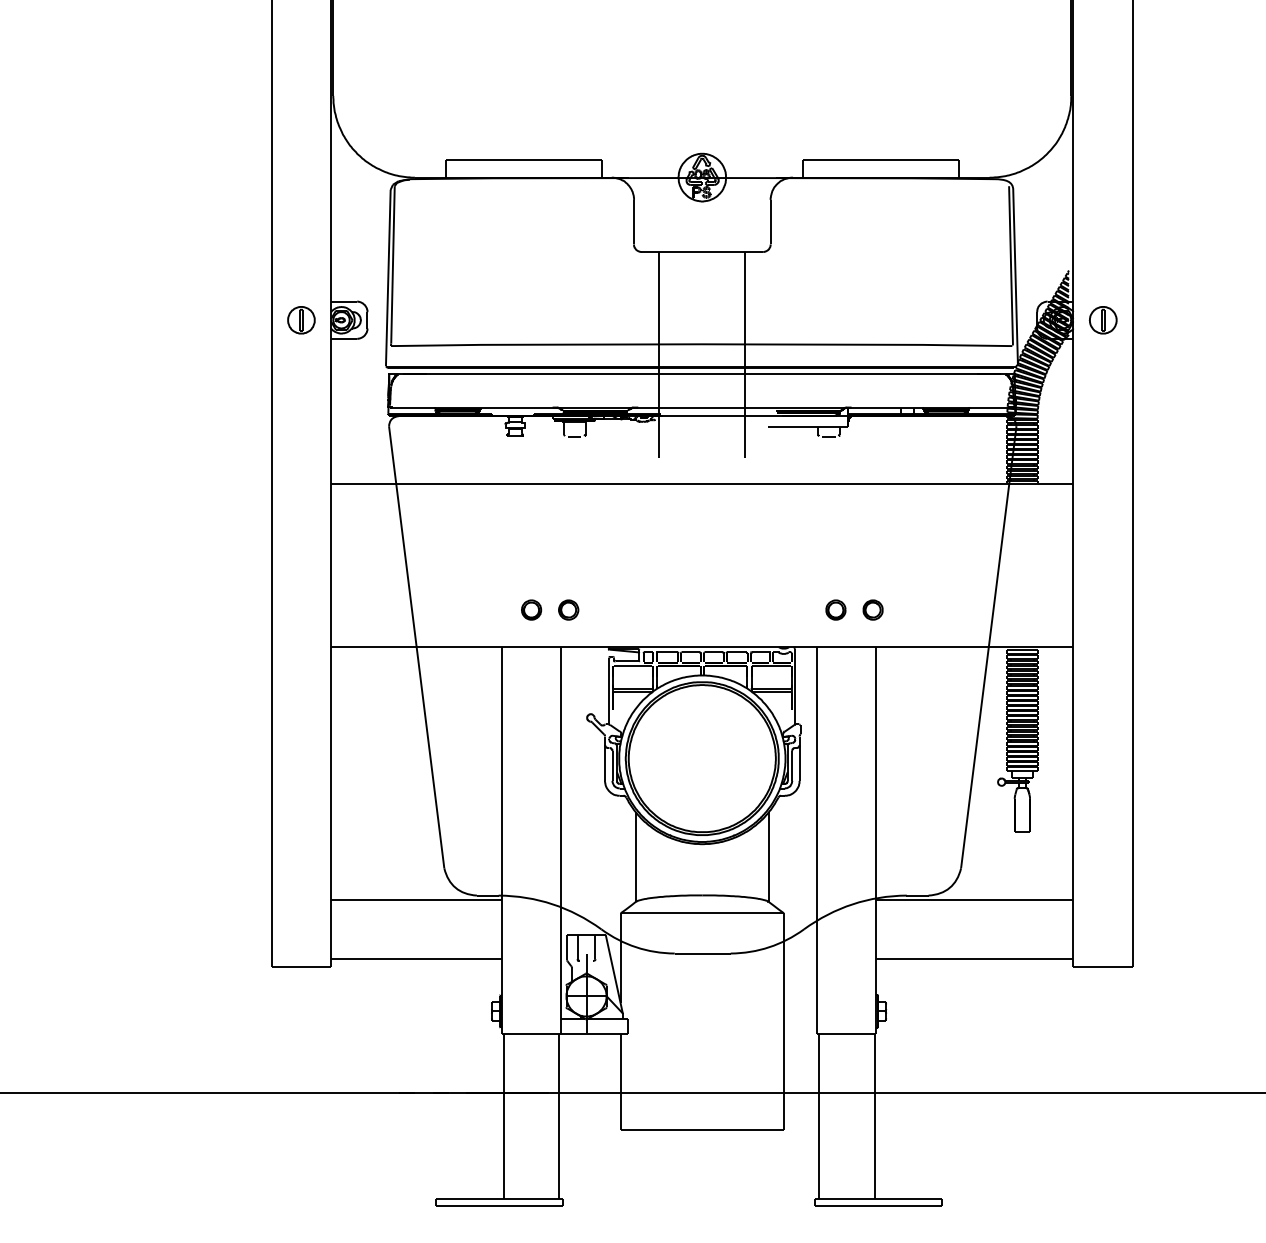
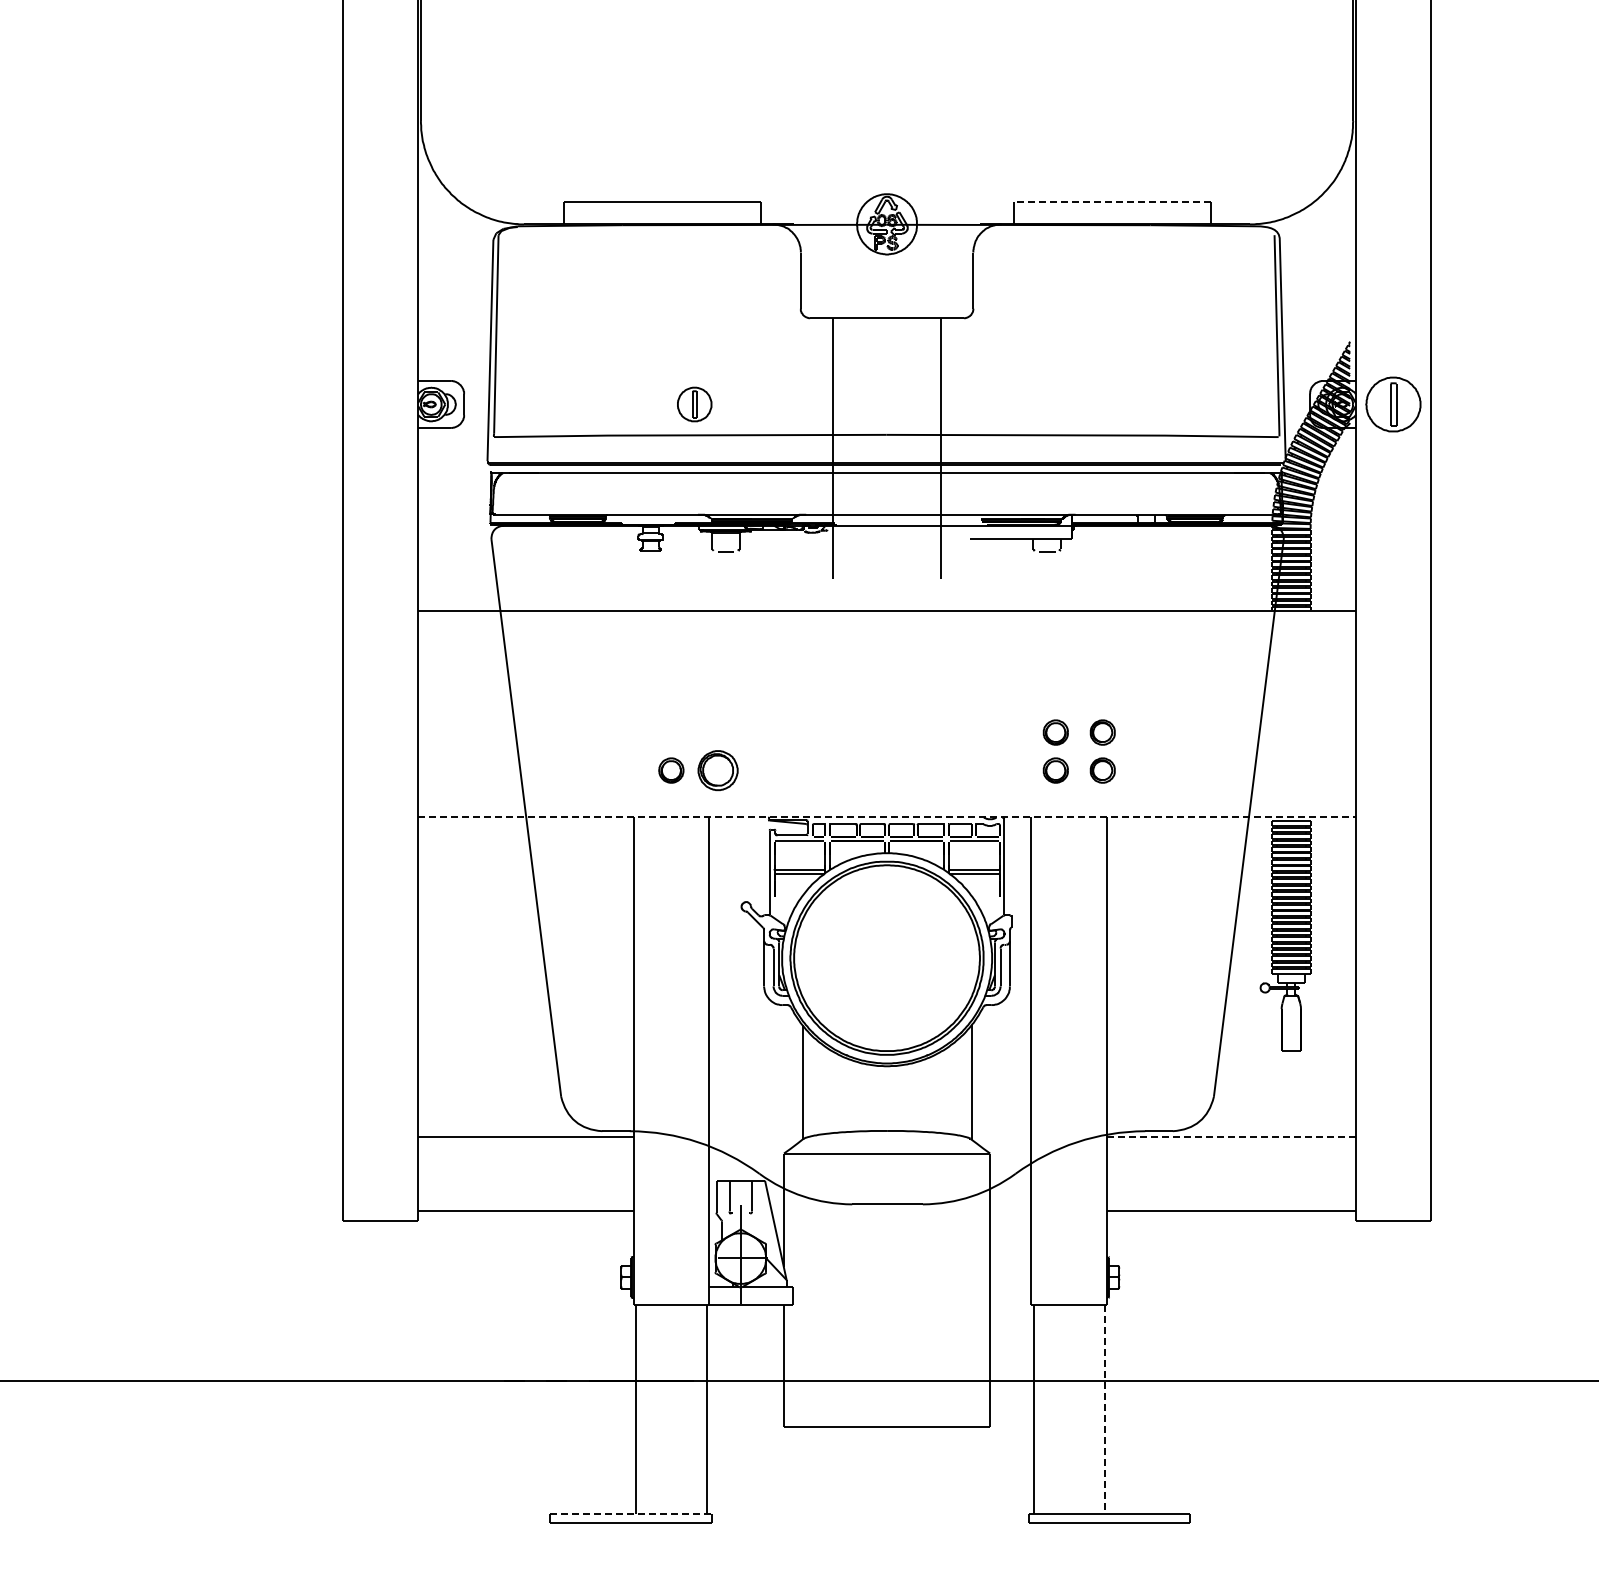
line: (880, 159) -> (1111, 201), solid -> dashed
part: (301, 320) -> (694, 404), moved
part: (1103, 320) -> (1393, 404), size x1.6
part: (835, 579) -> (1055, 732), added
part: (872, 579) -> (1102, 732), added
part: (568, 610) -> (718, 770), size x1.6
line: (701, 647) -> (886, 817), solid -> dashed
line: (975, 899) -> (1231, 1136), solid -> dashed
line: (874, 1116) -> (1104, 1410), solid -> dashed
line: (499, 1199) -> (631, 1514), solid -> dashed

